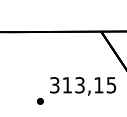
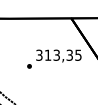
text: (98, 84) -> (69, 54), 313,15 -> 313,35

